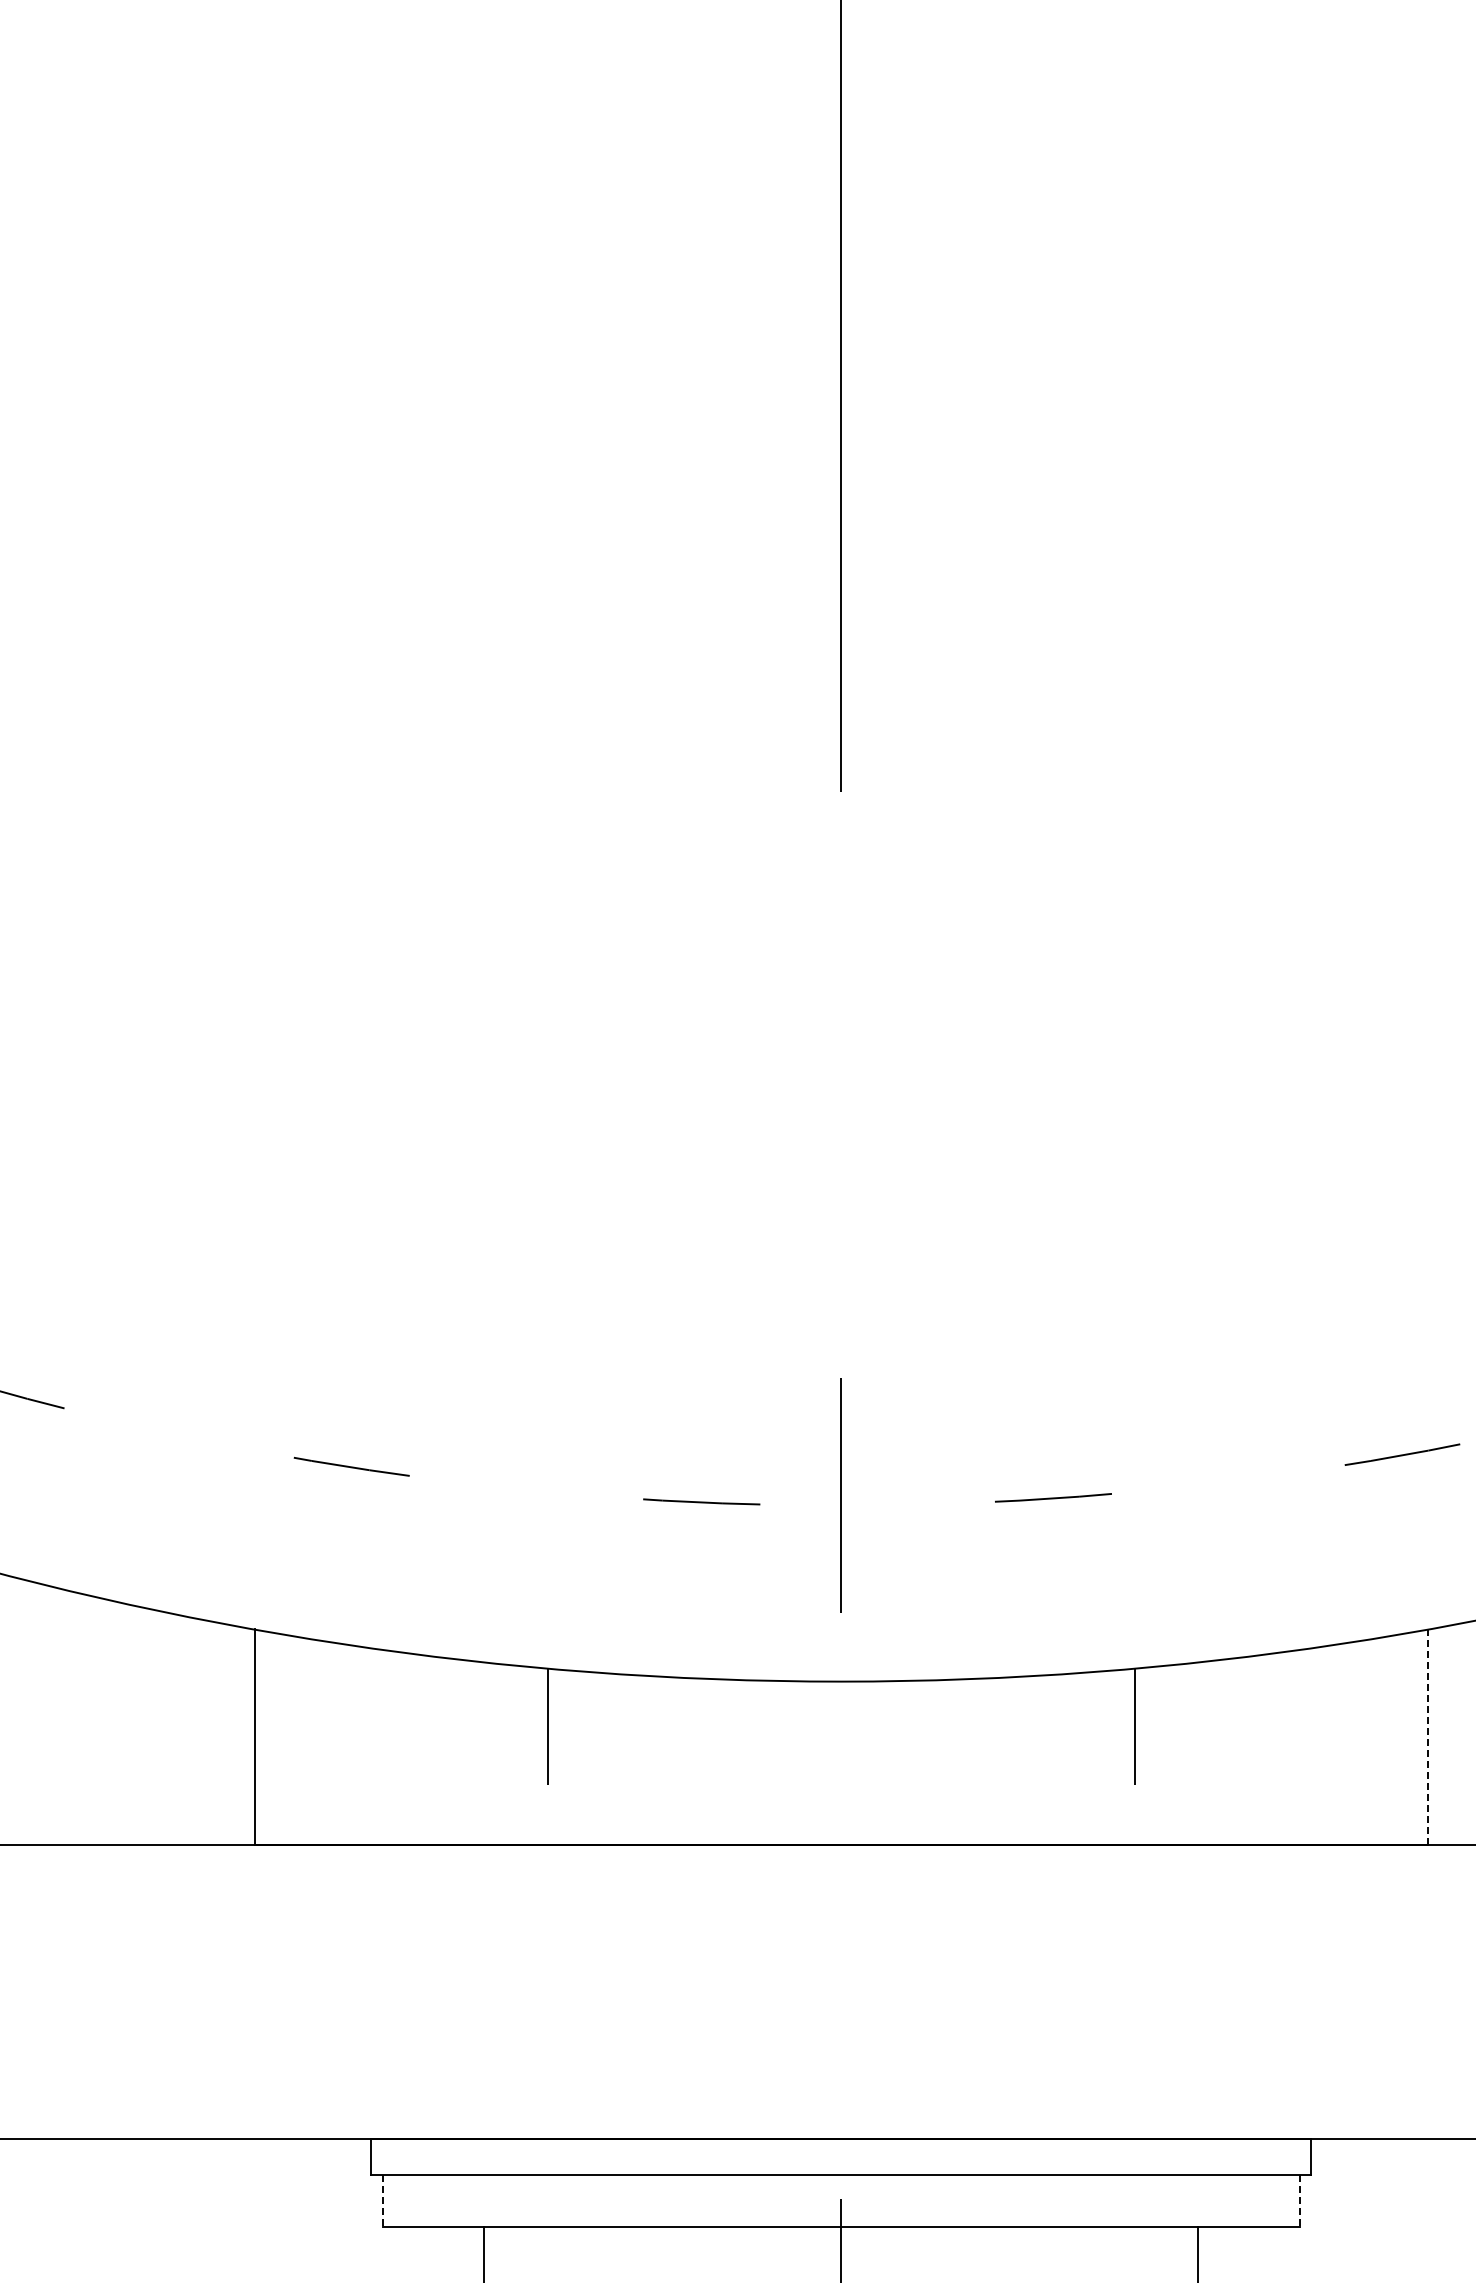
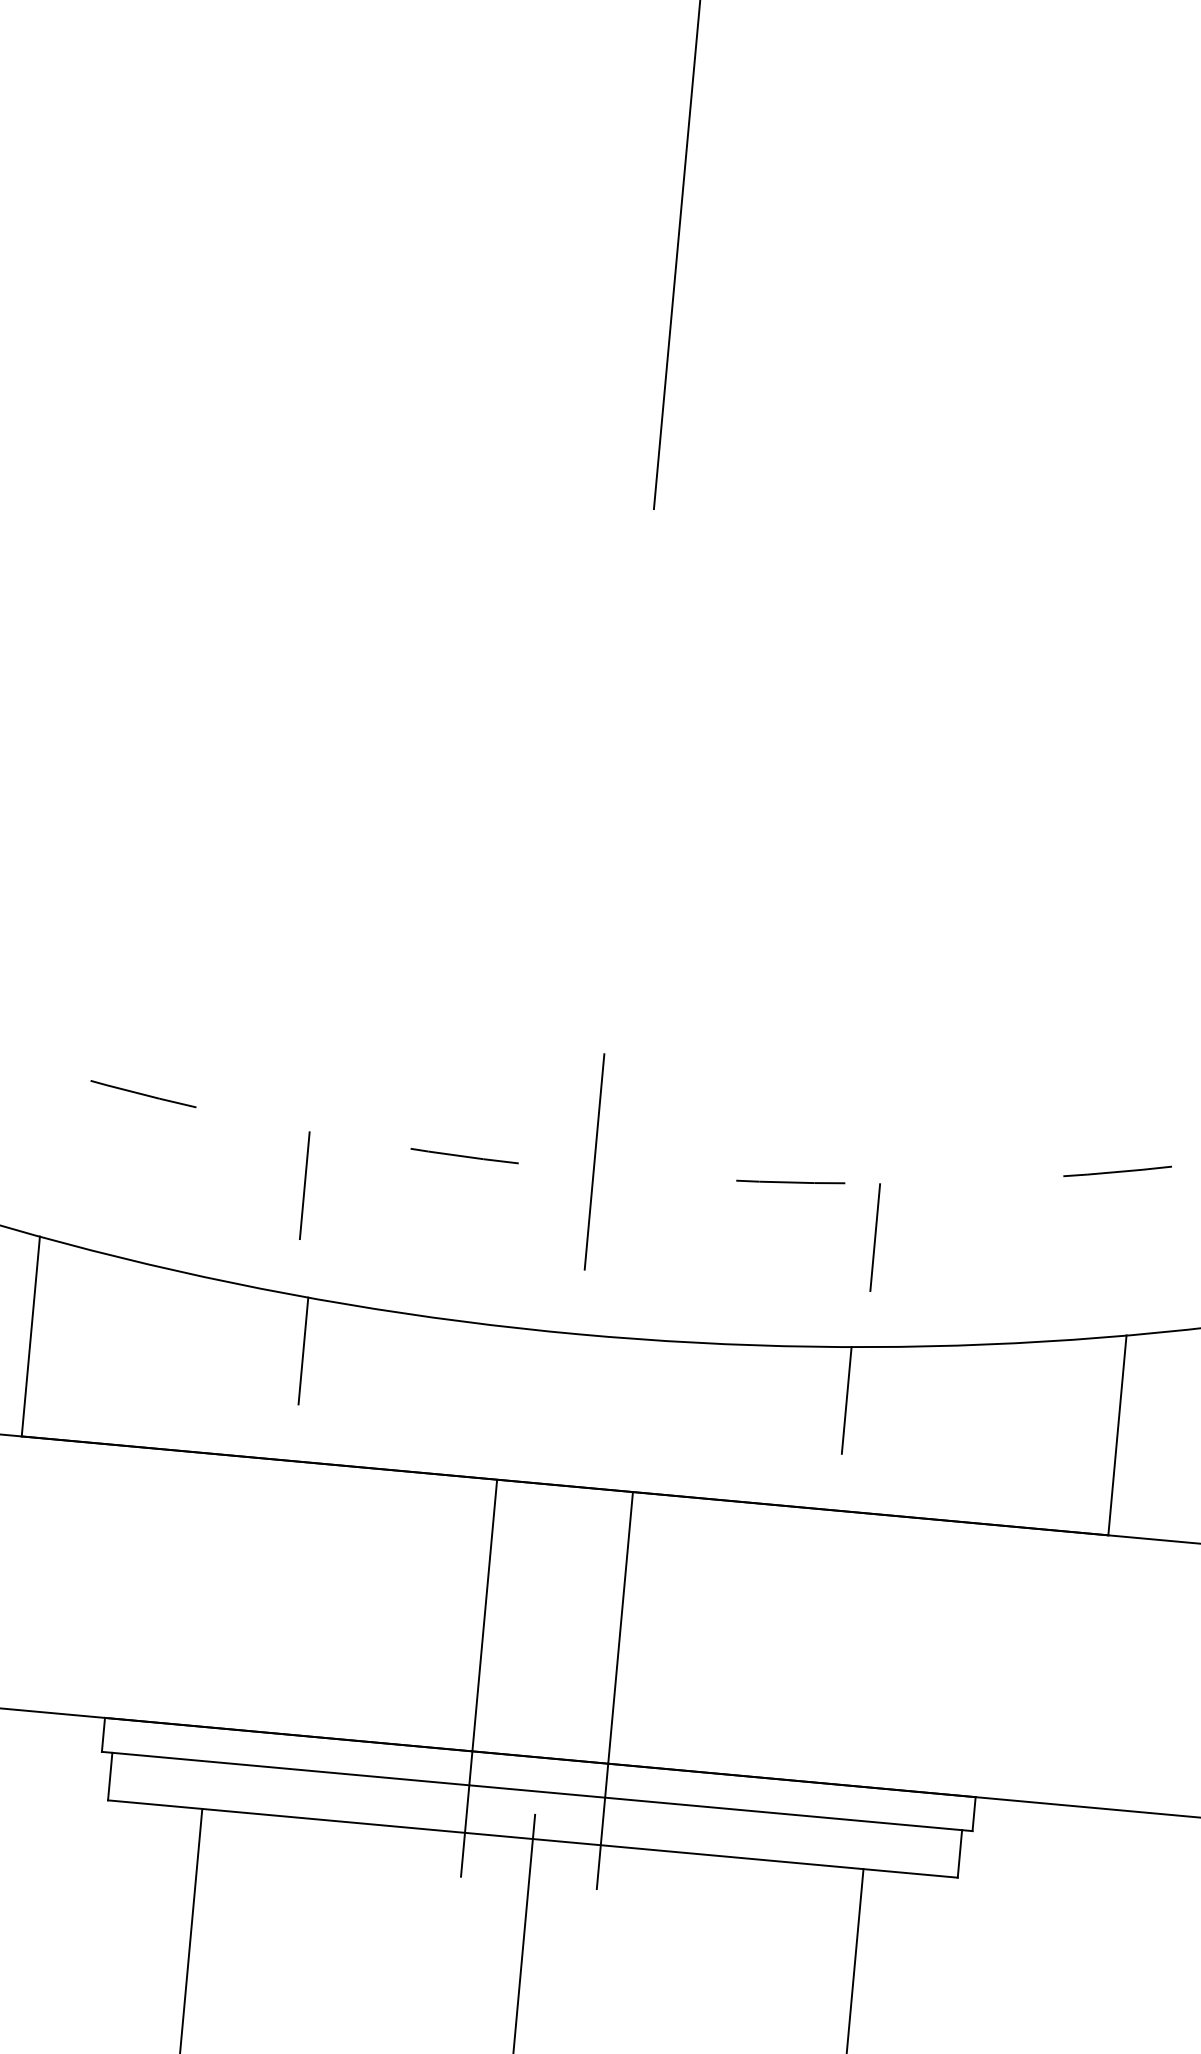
line: (532, 1549) -> (303, 1185), added
line: (1148, 1549) -> (874, 1237), added
line: (1427, 1737) -> (1117, 1435), dashed -> solid
line: (768, 2059) -> (479, 1678), added
line: (914, 2059) -> (614, 1690), added
line: (382, 2200) -> (110, 1776), dashed -> solid
line: (1300, 2200) -> (960, 1853), dashed -> solid

